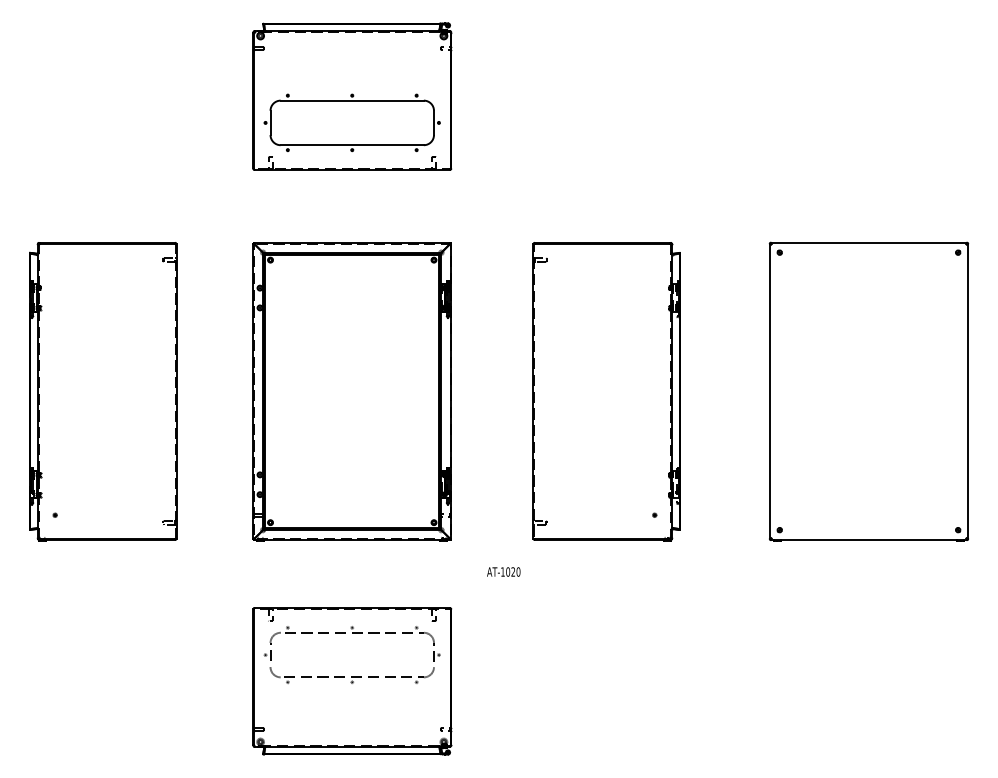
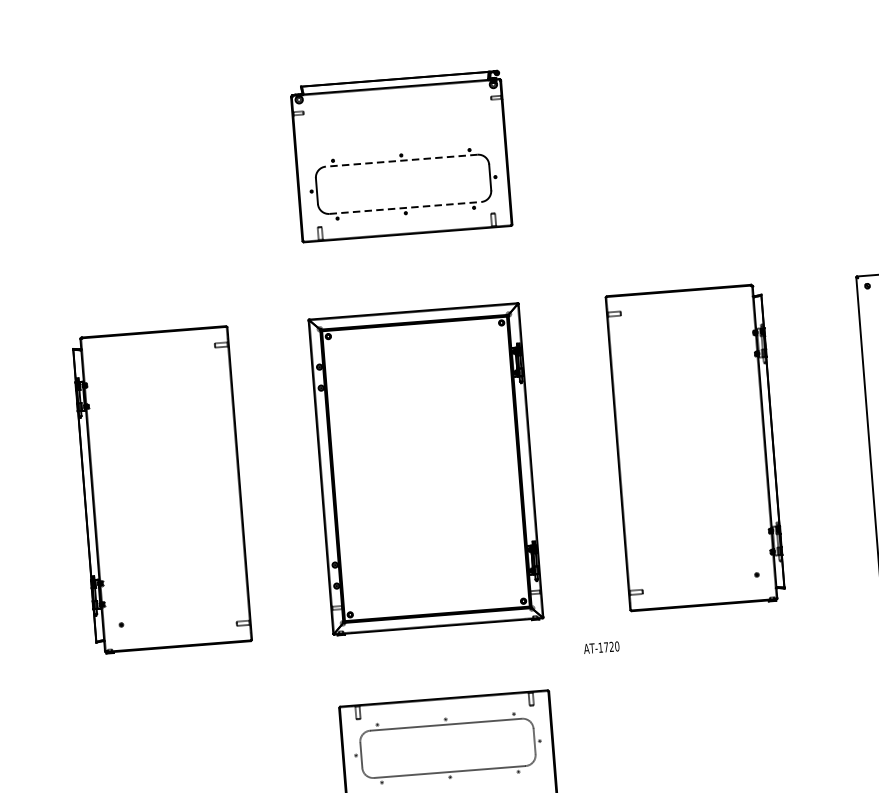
line: (352, 100) -> (401, 160), solid -> dashed
line: (352, 145) -> (405, 208), solid -> dashed
text: (508, 571) -> (606, 646), AT-1020 -> AT-1720

